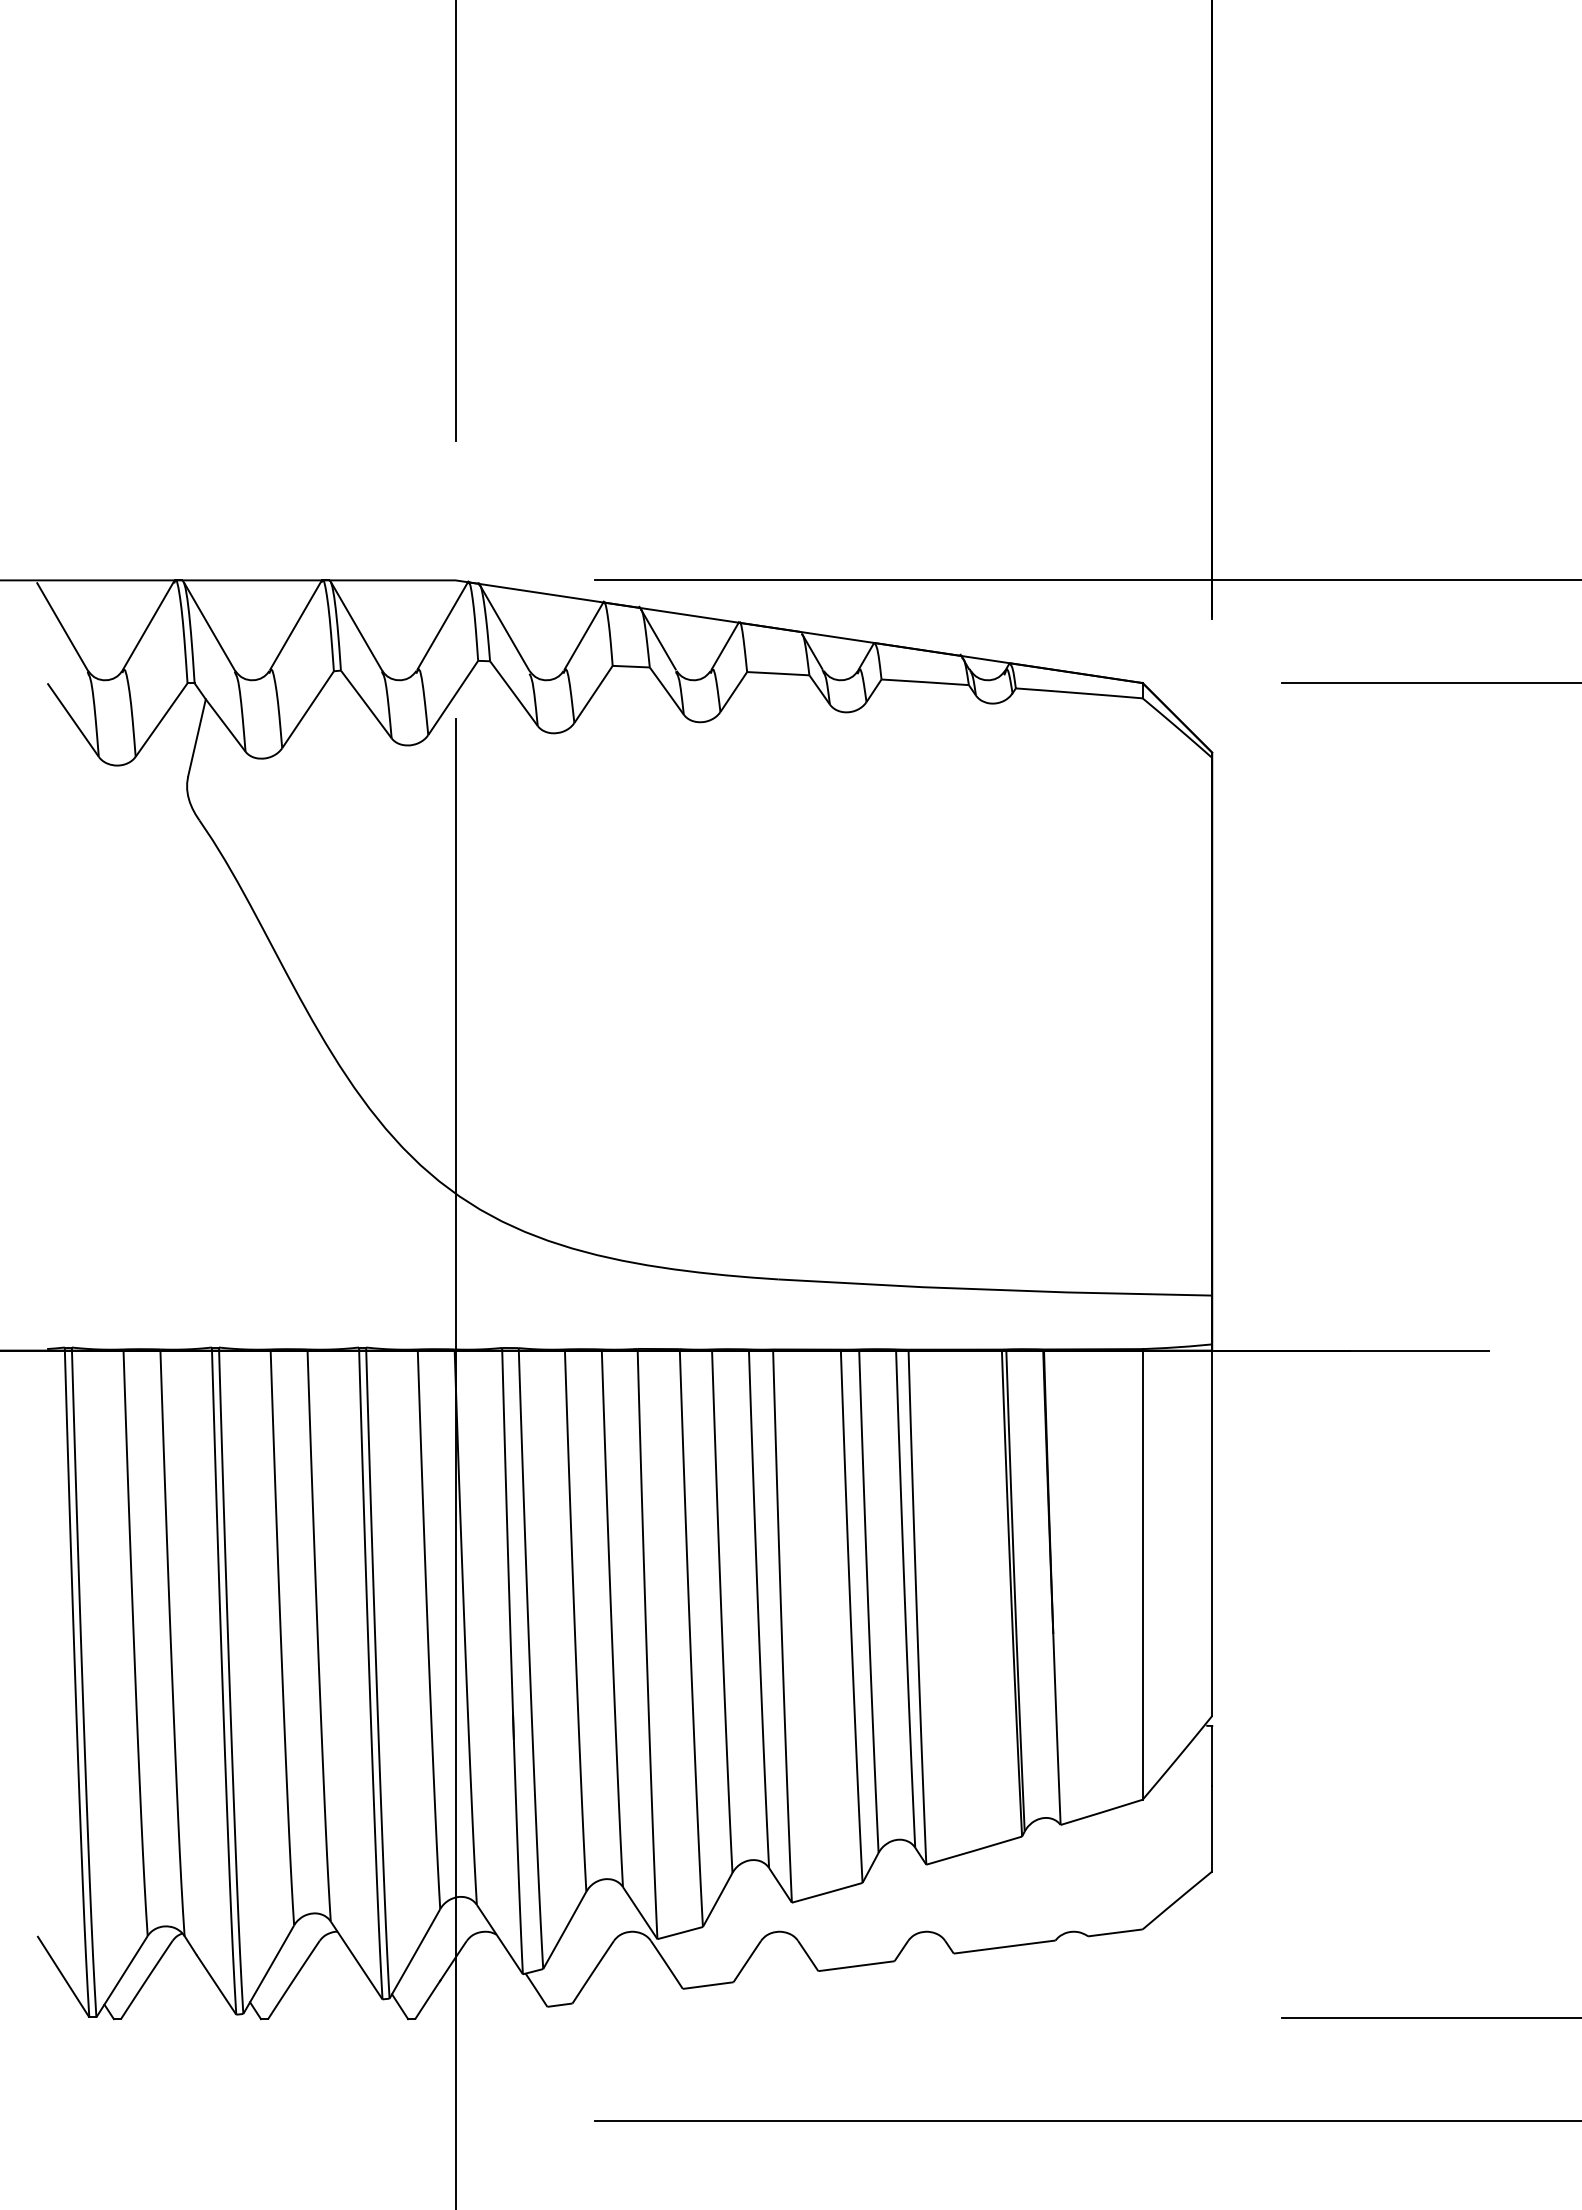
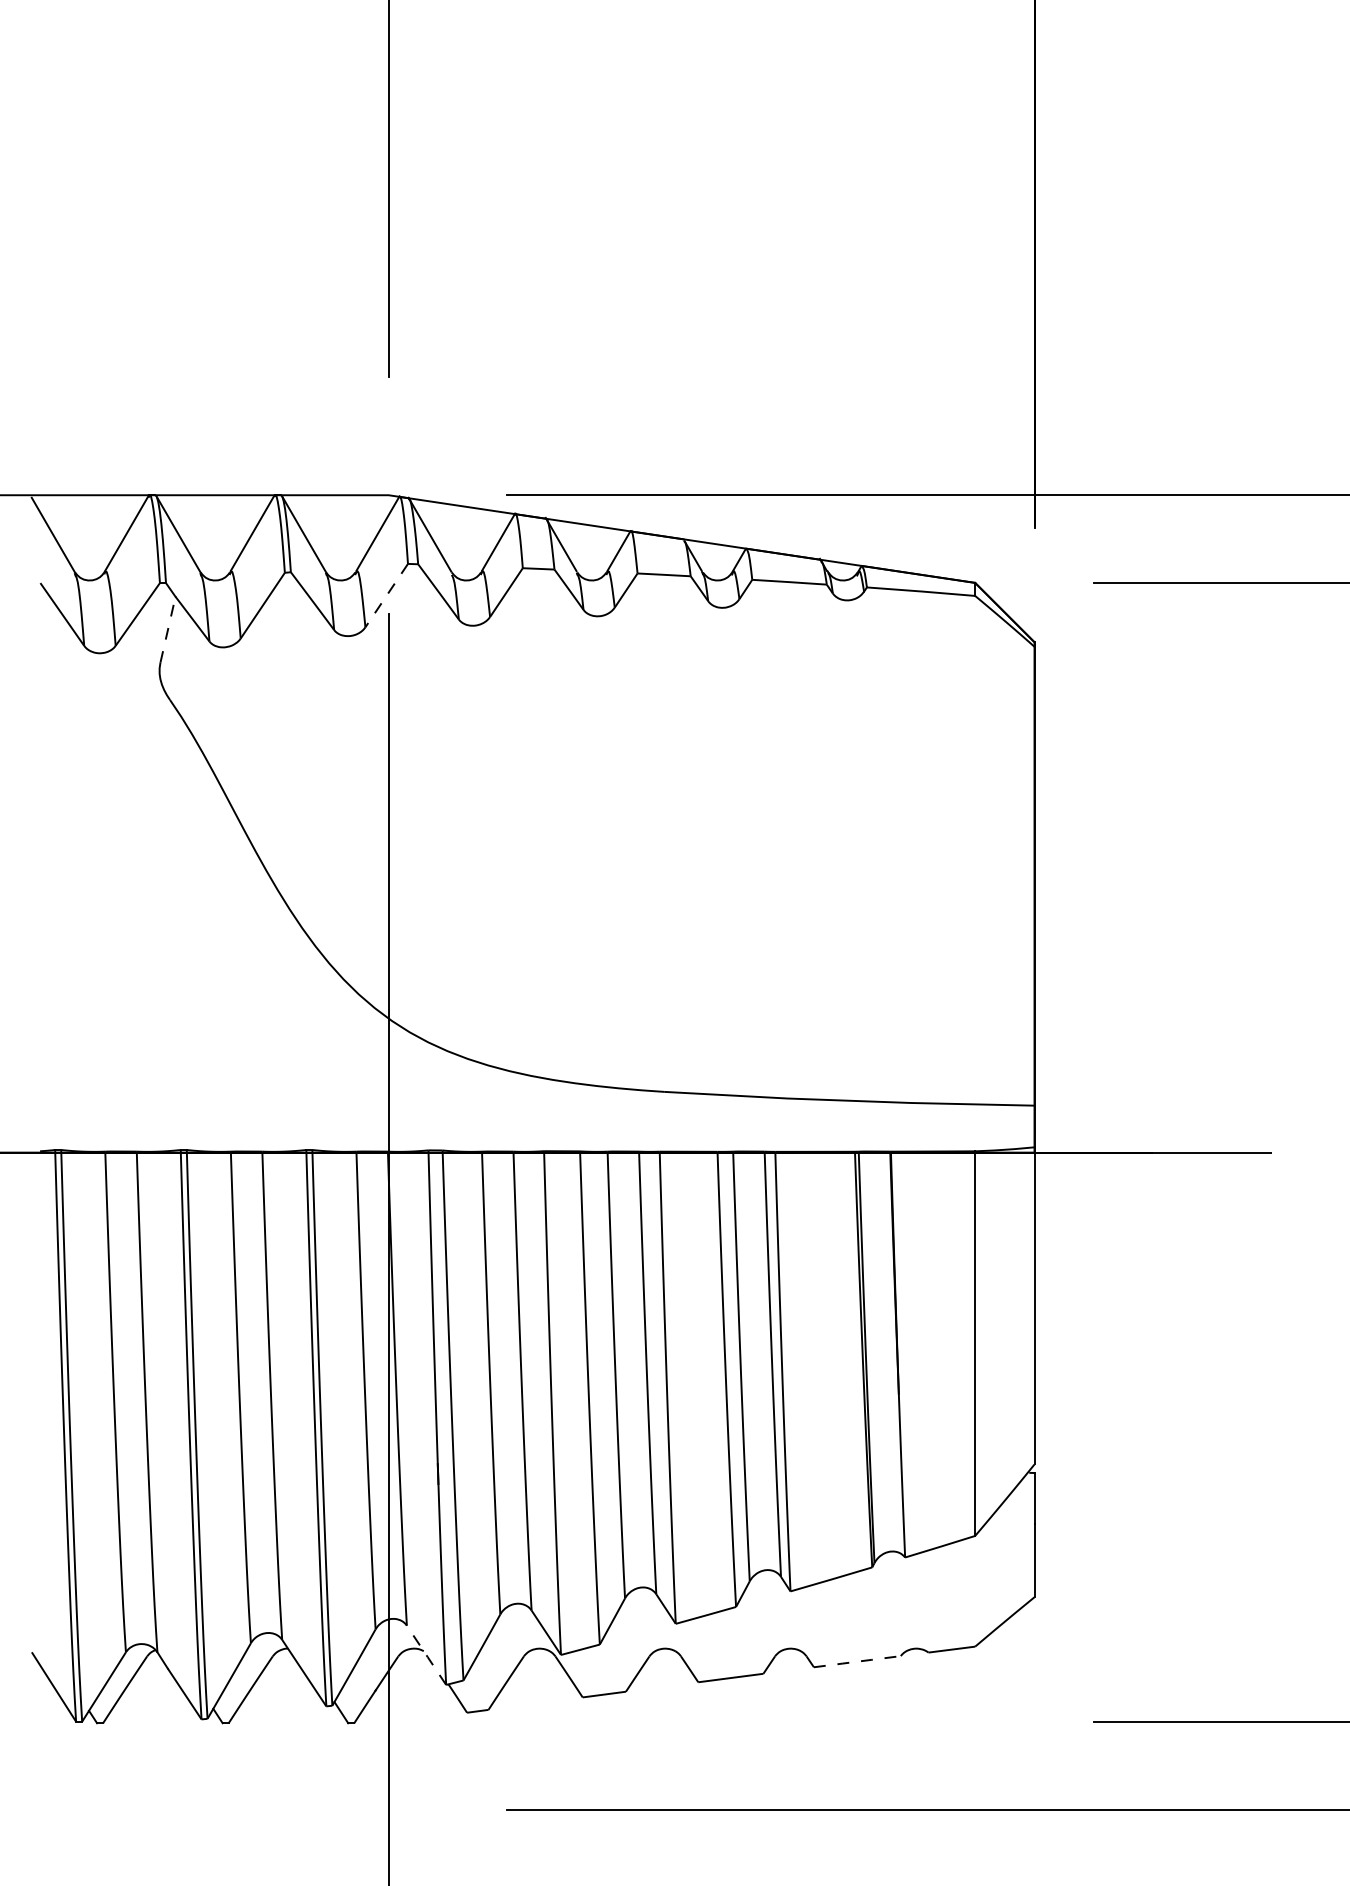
line: (453, 697) -> (386, 595), solid -> dashed
line: (196, 738) -> (167, 630), solid -> dashed
line: (500, 1940) -> (427, 1656), solid -> dashed
line: (1005, 1946) -> (858, 1661), solid -> dashed

